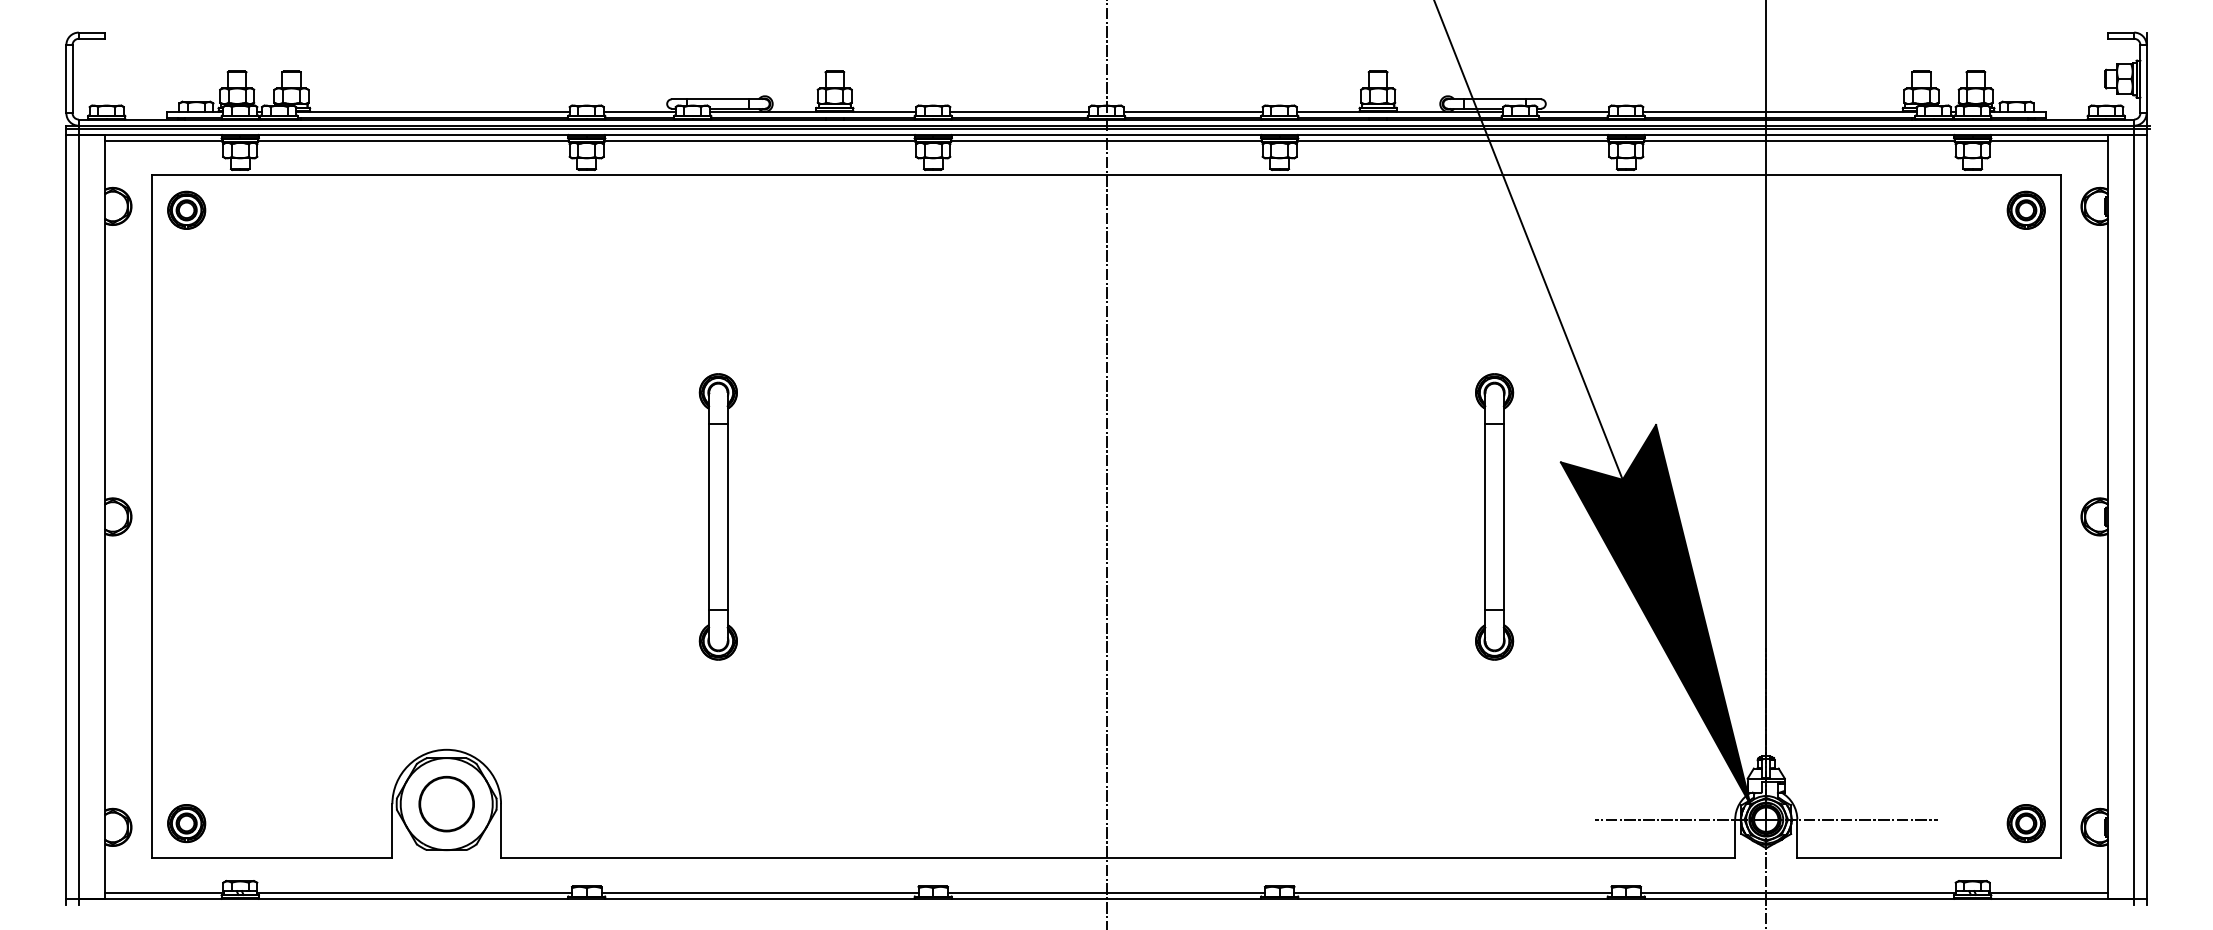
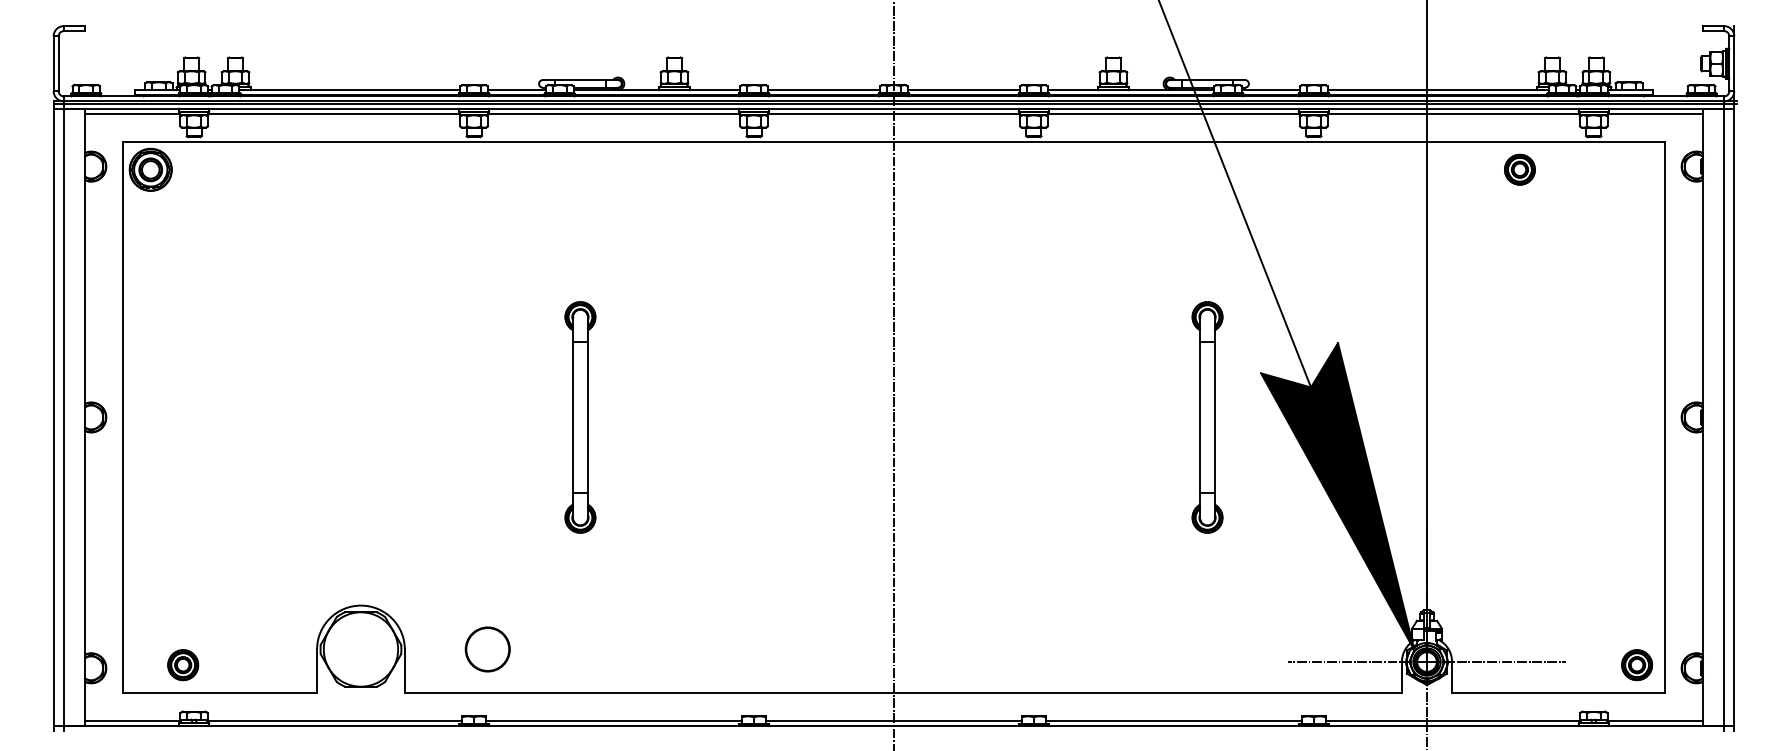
part: (186, 209) -> (150, 169), size x1.4
part: (2025, 209) -> (1519, 169), moved
part: (446, 803) -> (487, 648), moved
part: (186, 823) -> (183, 665), moved

